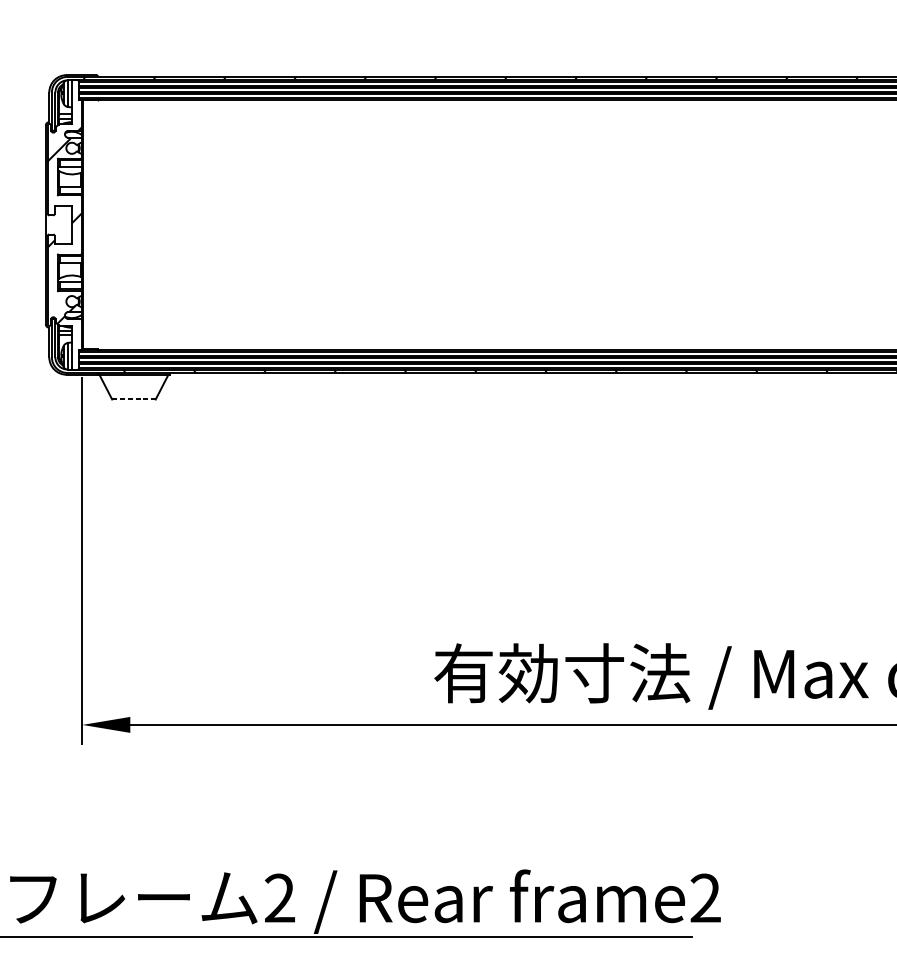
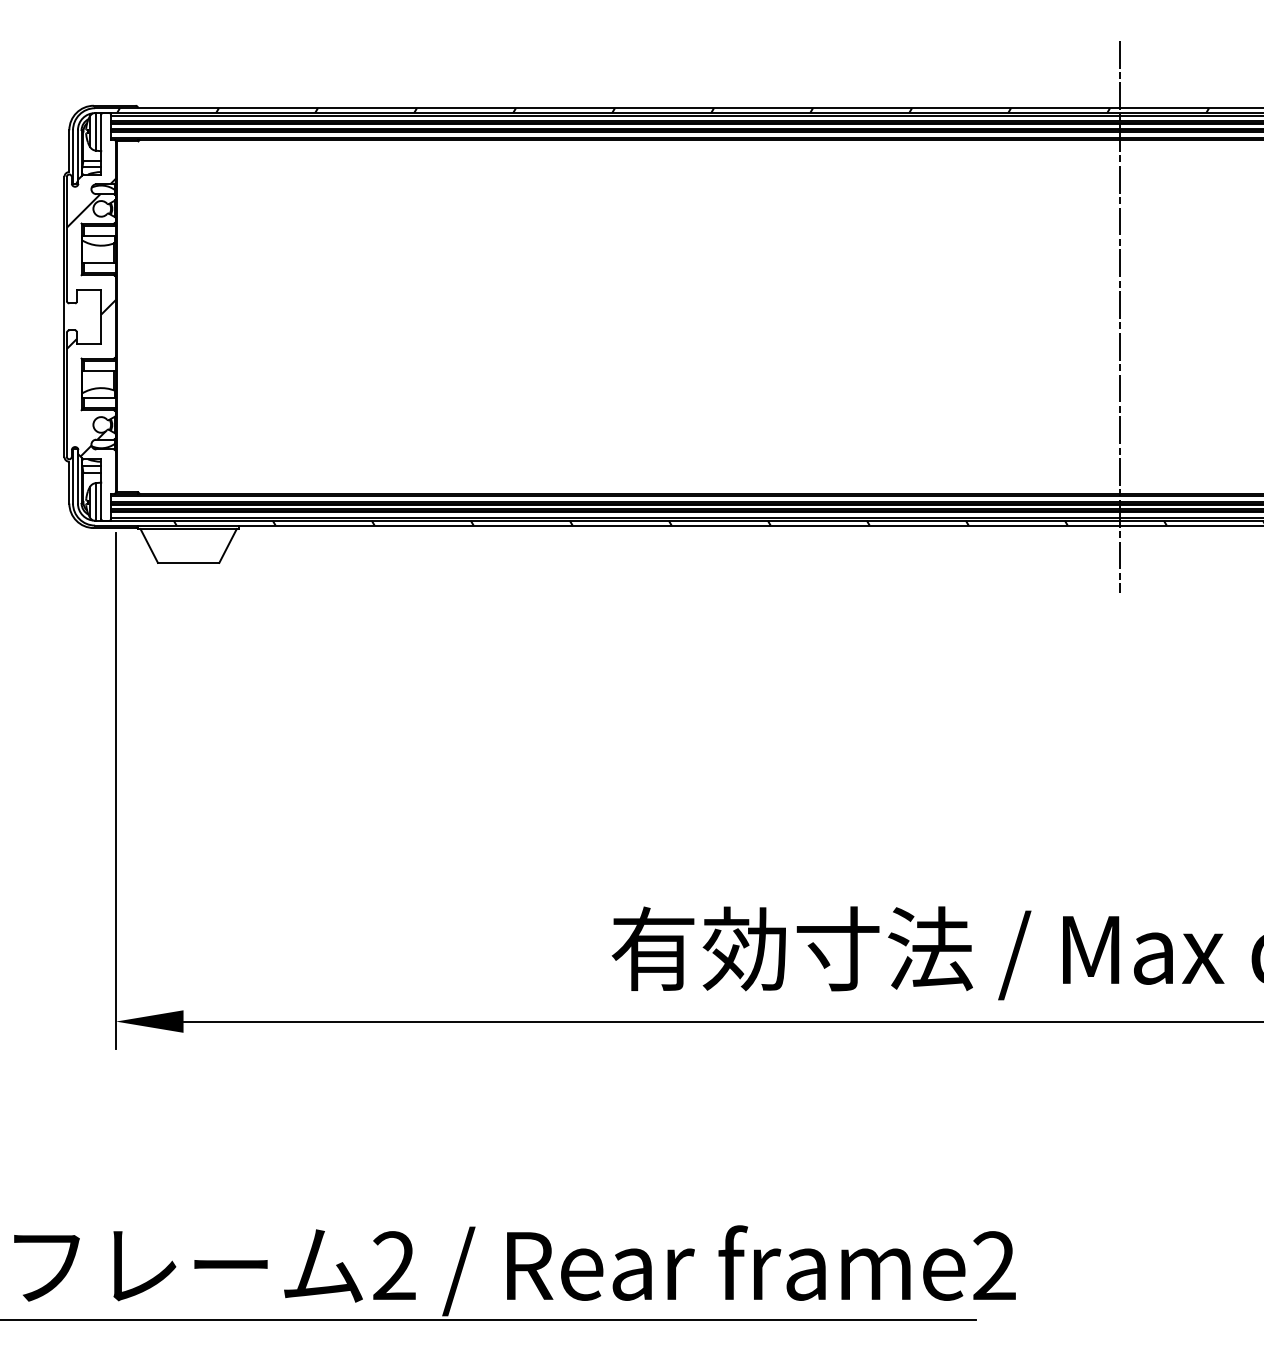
line: (795, 224) -> (1120, 316), added
line: (133, 399) -> (188, 562), dashed -> solid

